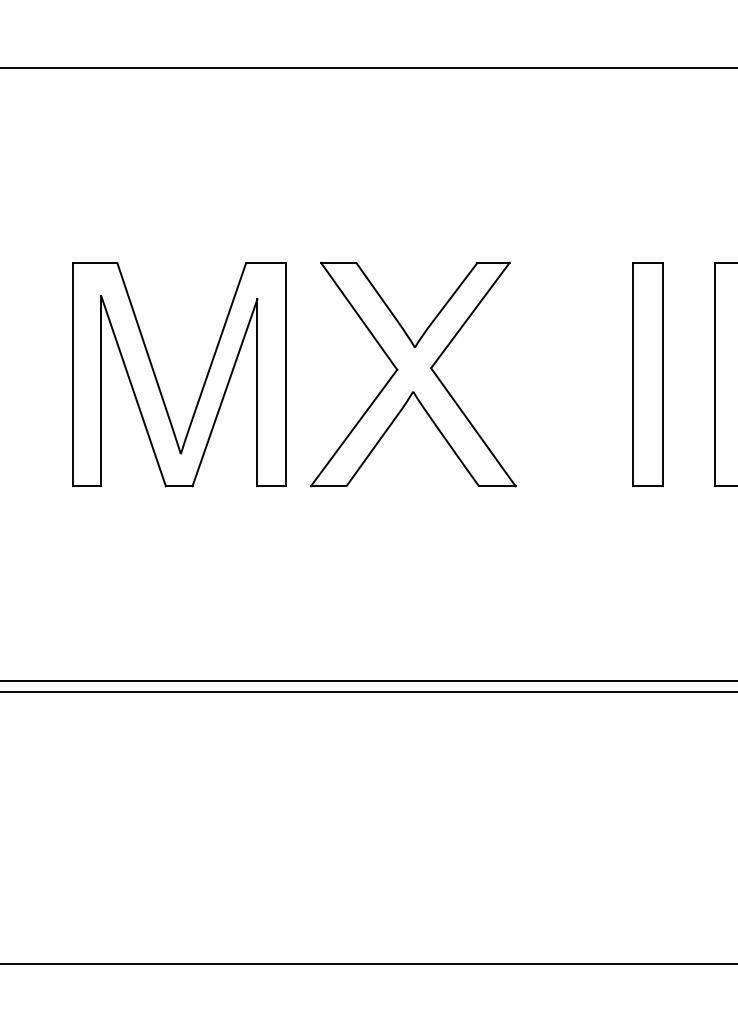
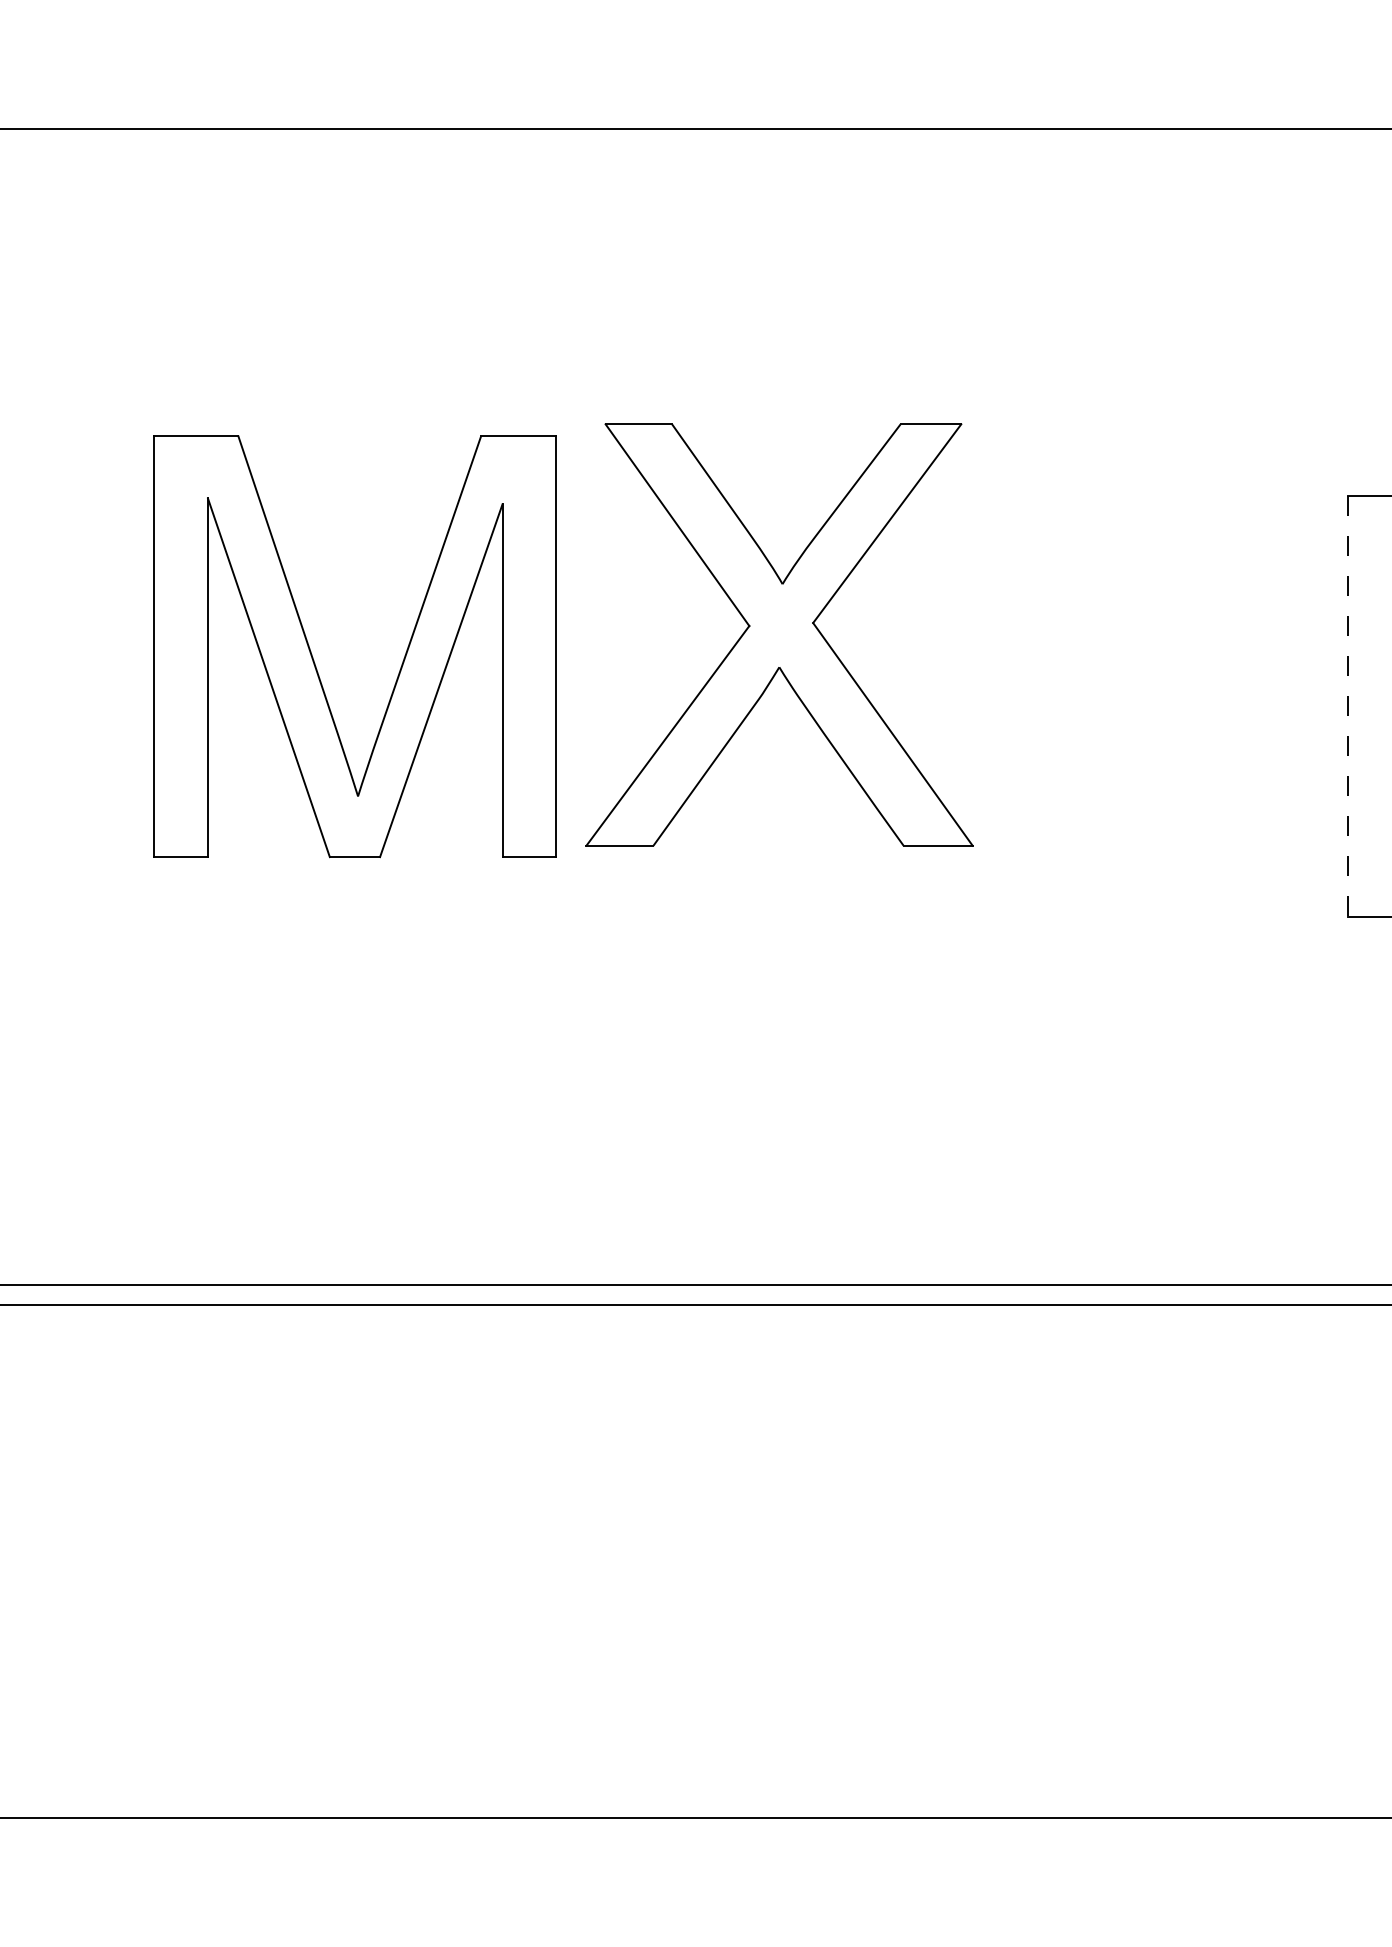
part: (412, 374) -> (778, 634), moved
part: (647, 374) -> (1221, 706), removed
line: (714, 374) -> (1347, 706), solid -> dashed
part: (158, 382) -> (315, 661), moved

